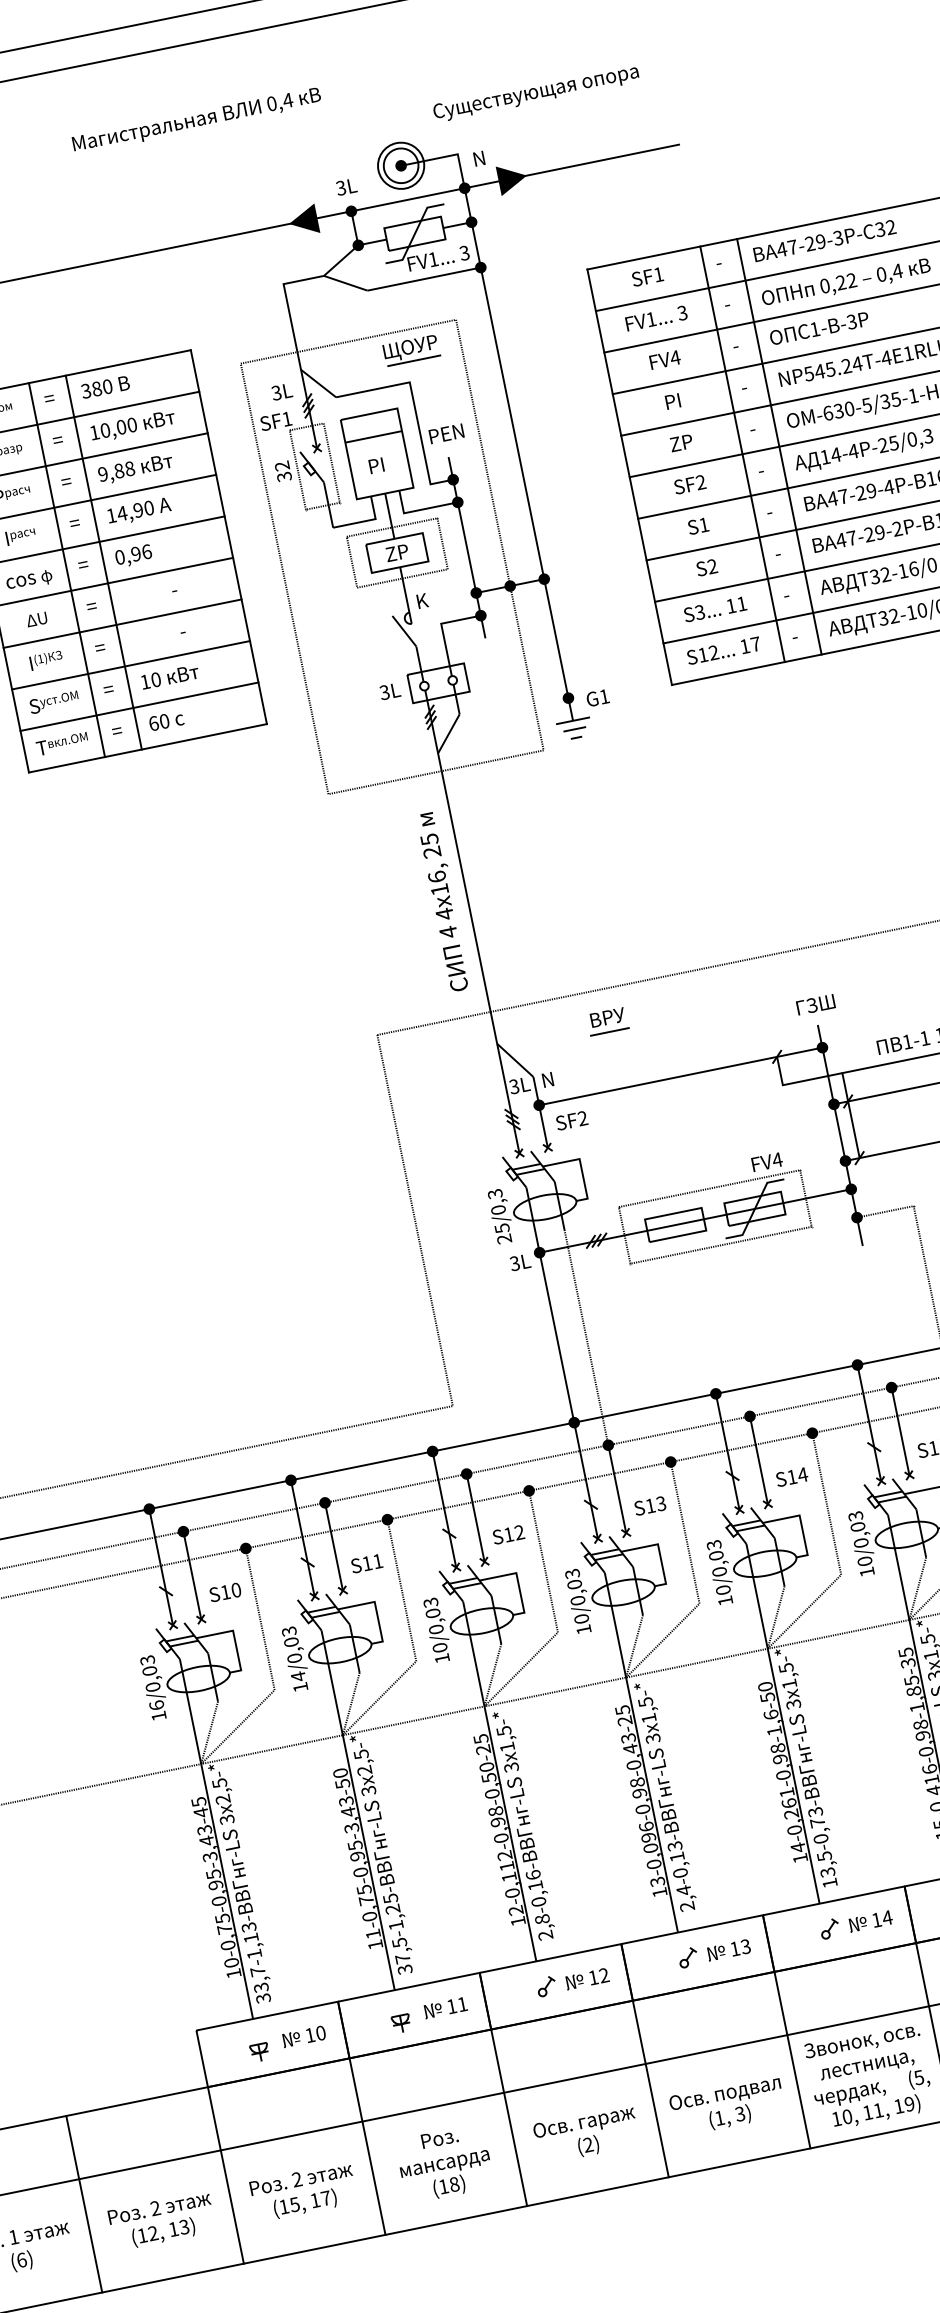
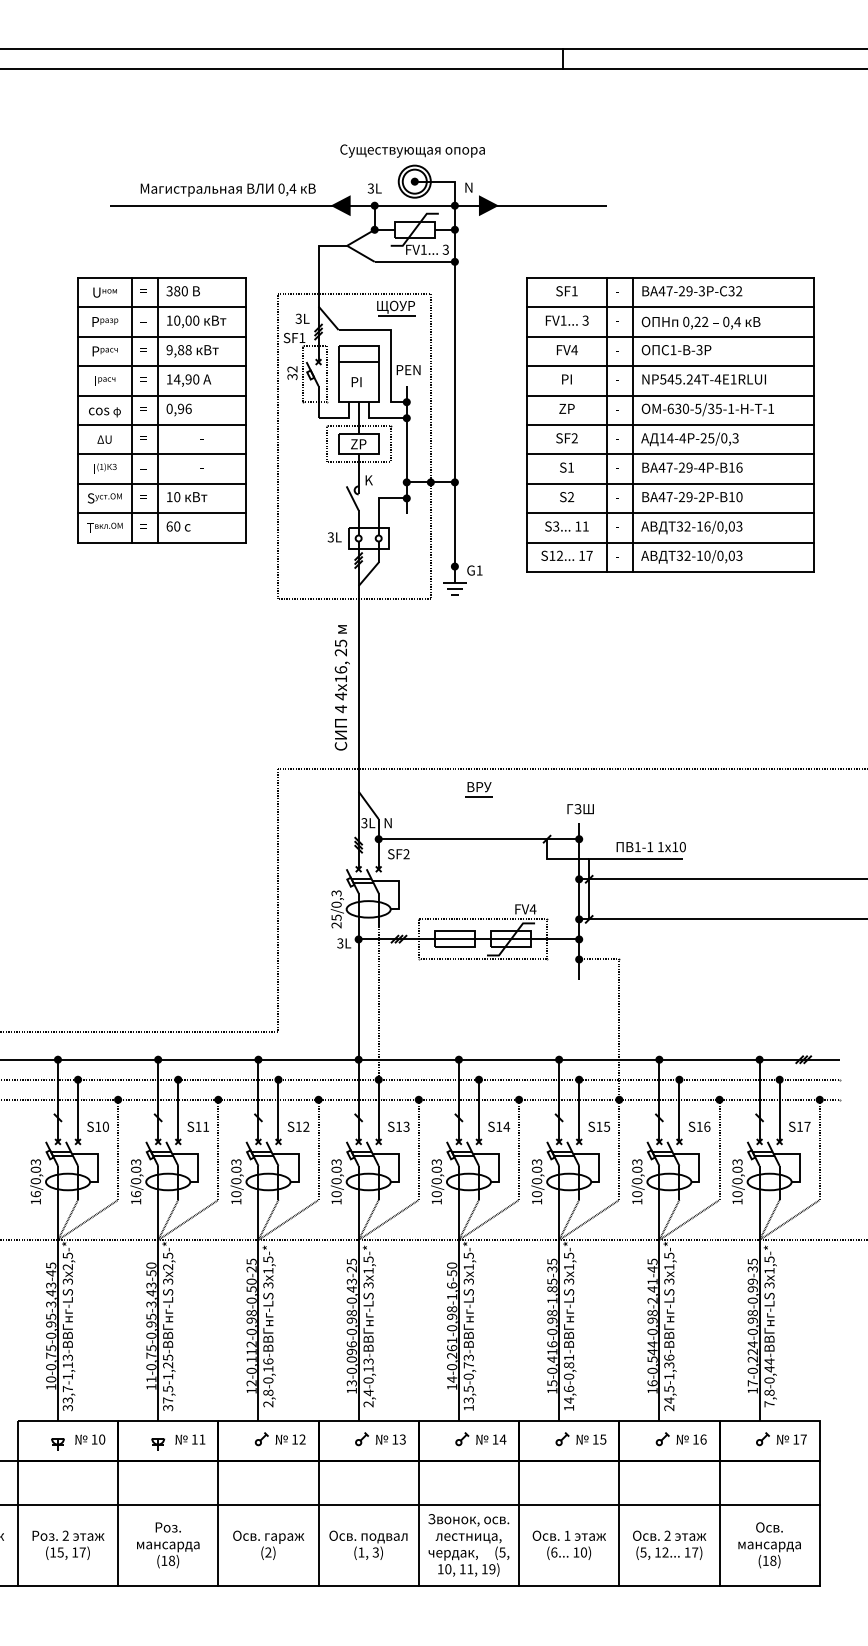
text: (535, 92) -> (412, 150), moved
text: (195, 120) -> (227, 189), moved
part: (607, 1021) -> (478, 789), moved
text: (298, 1675) -> (136, 1193), 14/0,03 -> 16/0,03

